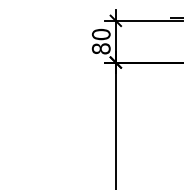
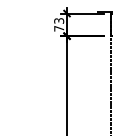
text: (101, 41) -> (59, 24), 80 -> 73

